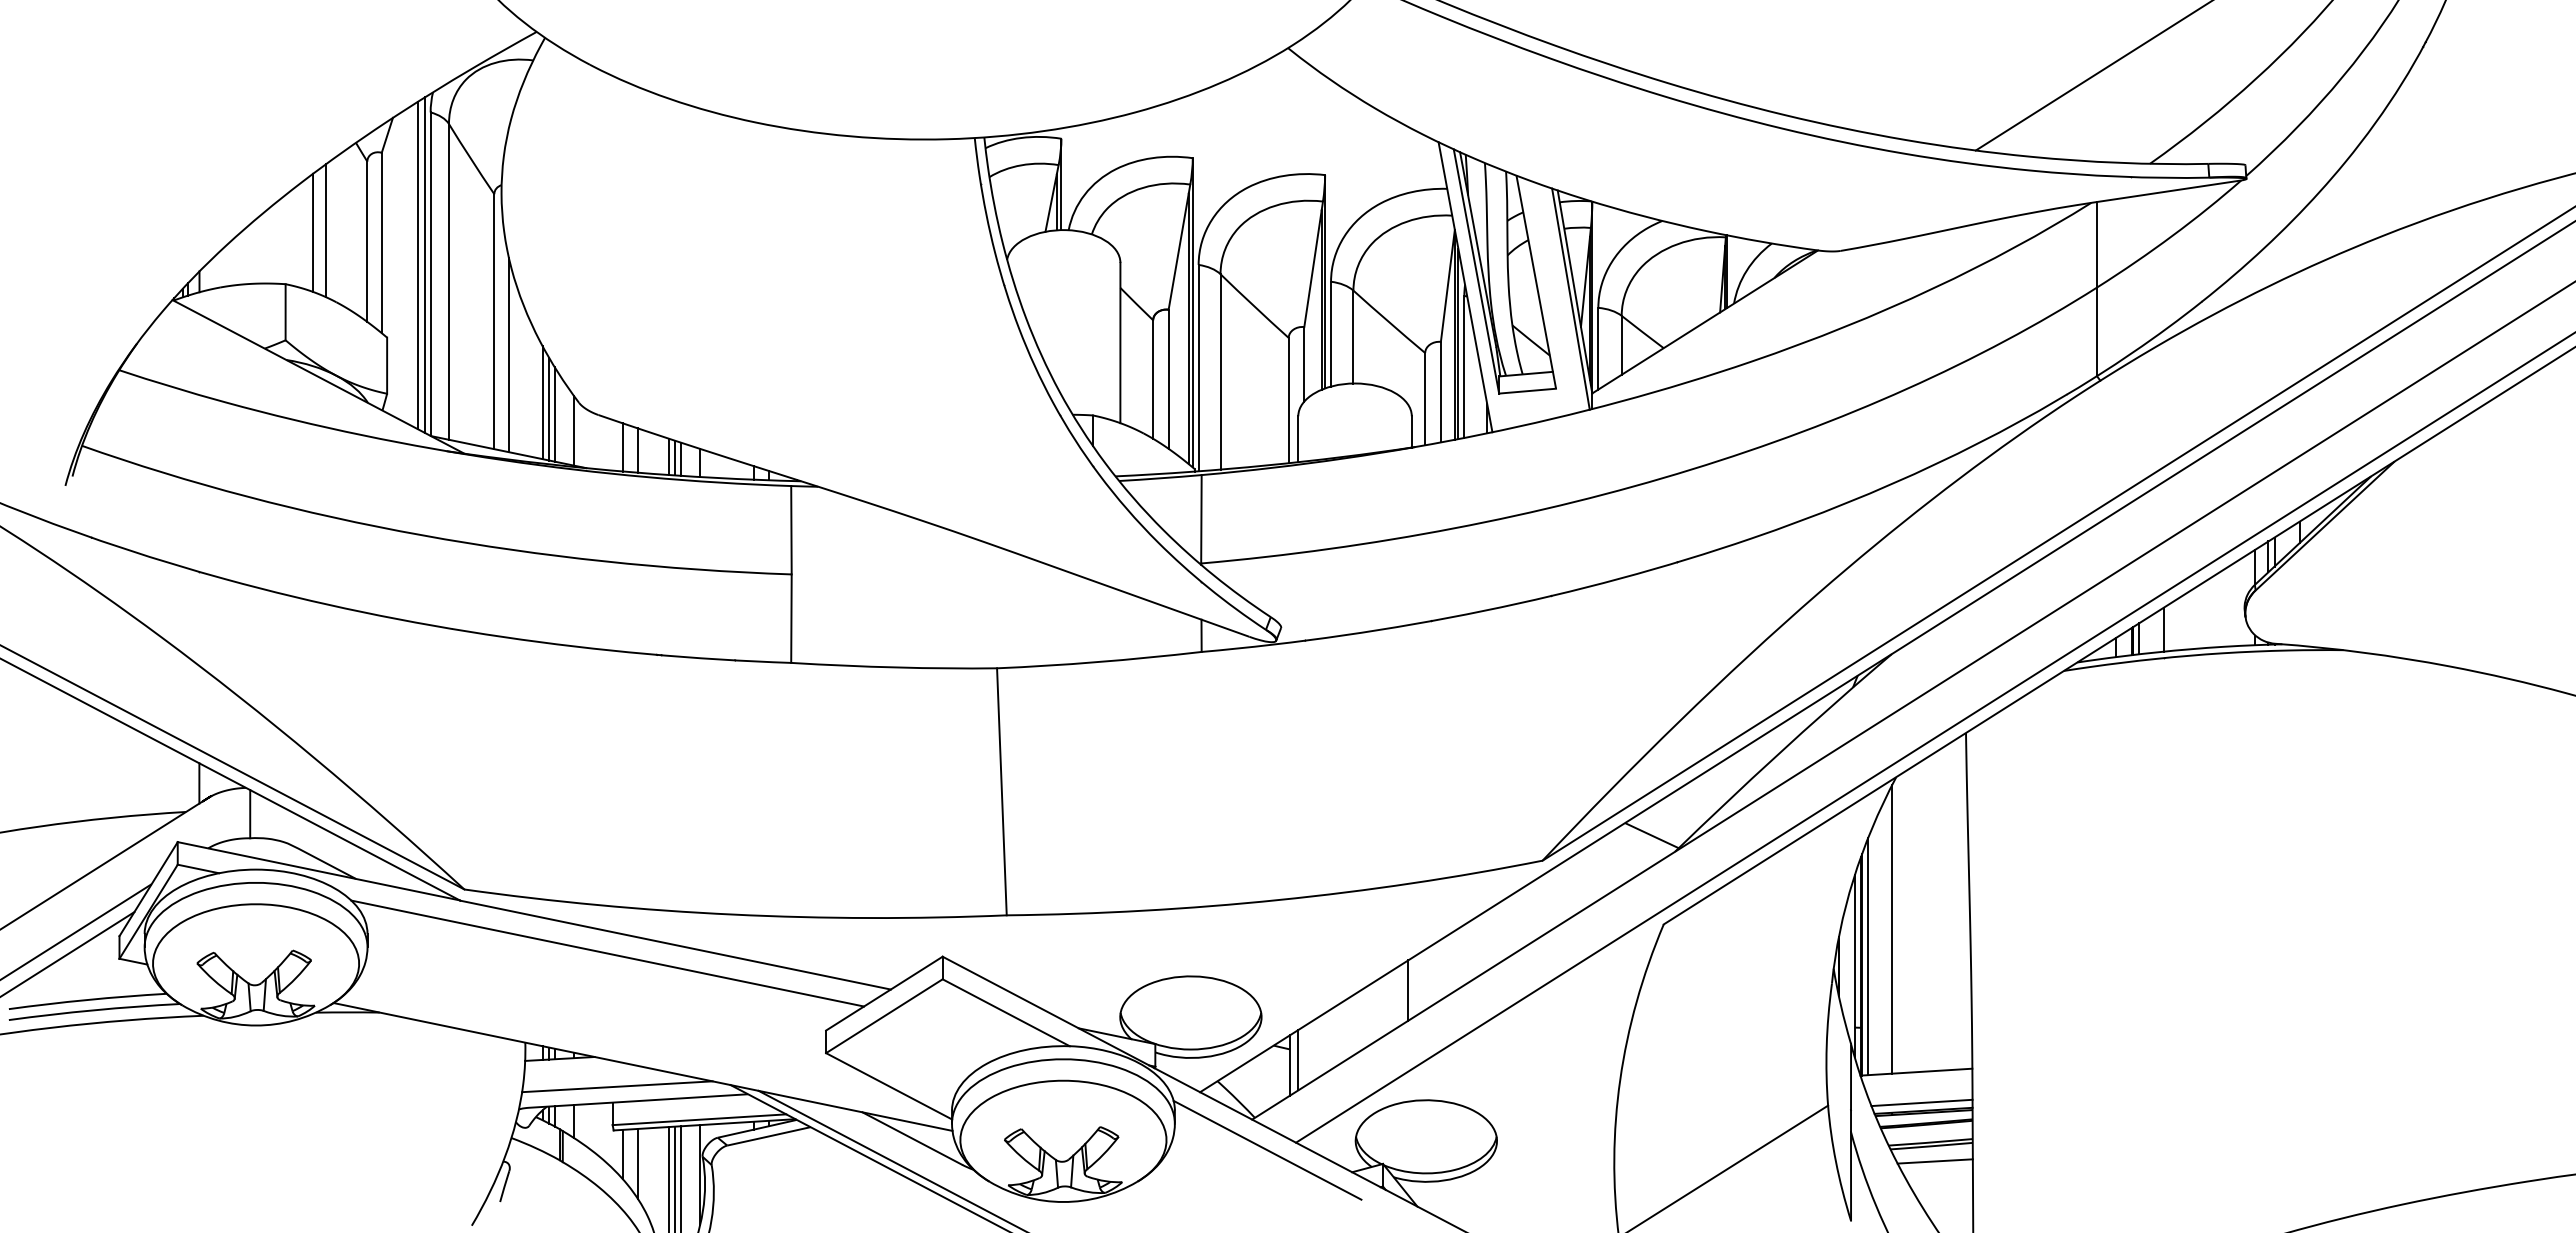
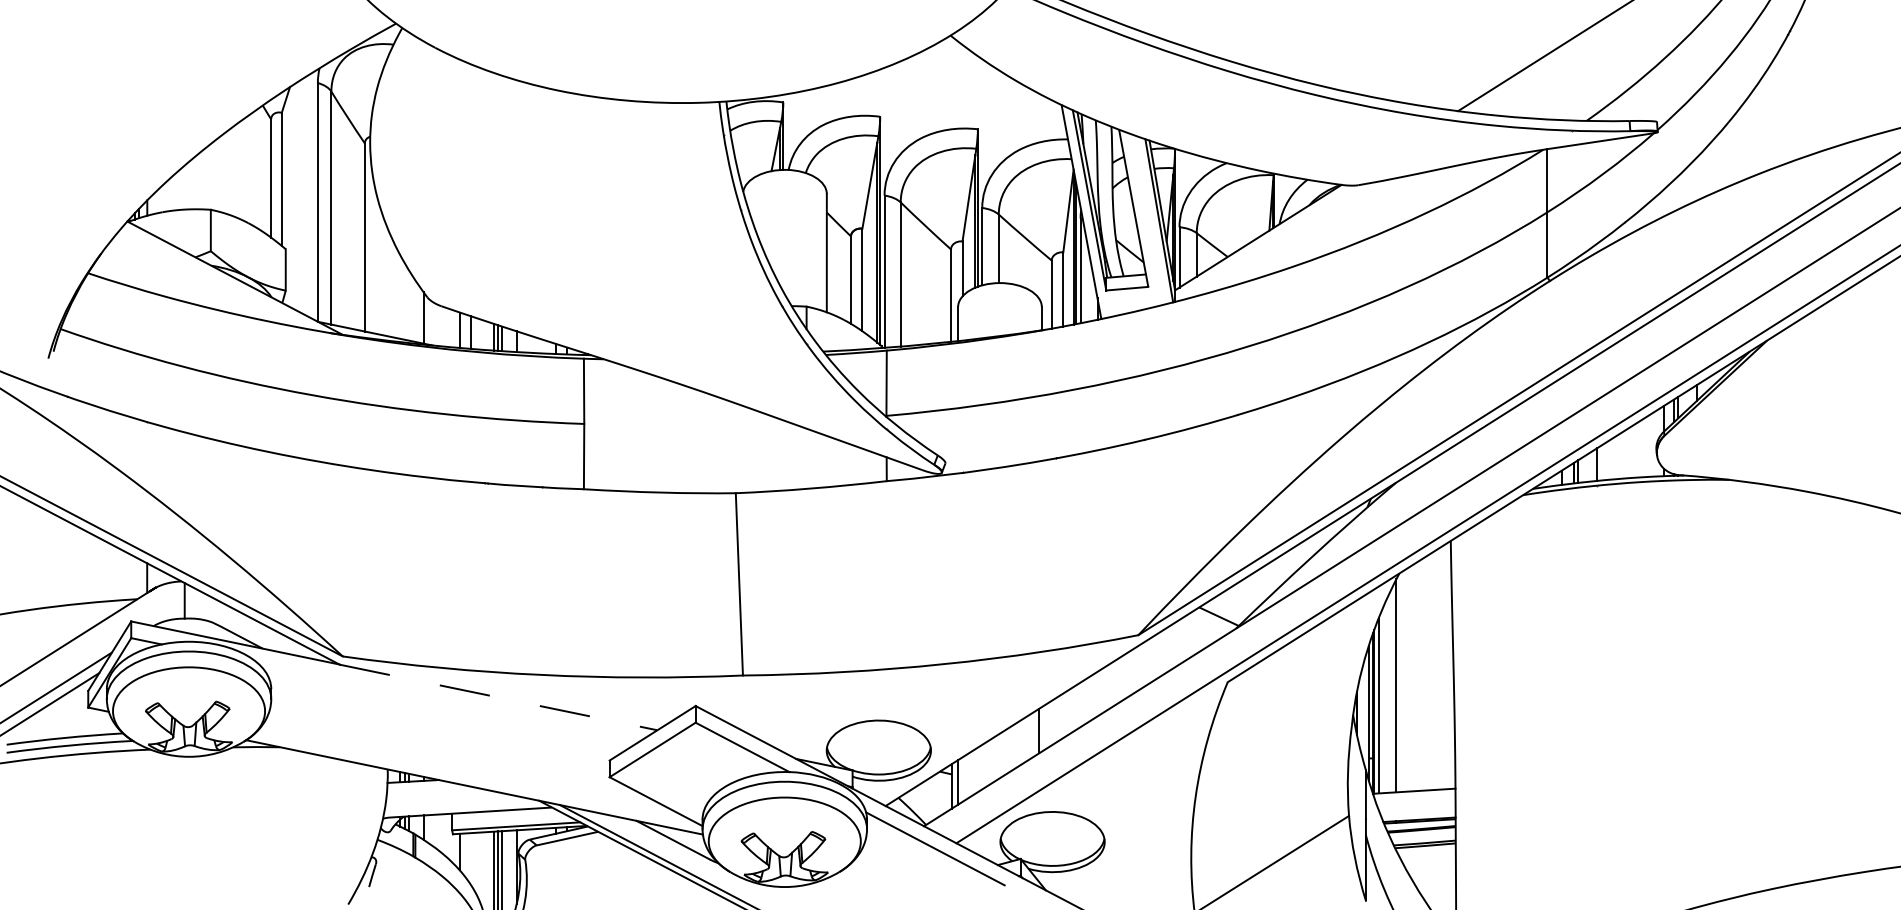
line: (326, 230) -> (241, 170), removed
line: (313, 232) -> (231, 171), removed
line: (417, 265) -> (308, 195), removed
line: (425, 265) -> (314, 195), removed
line: (509, 355) -> (376, 262), removed
line: (542, 402) -> (400, 297), removed
line: (549, 409) -> (405, 302), removed
line: (554, 414) -> (409, 305), removed
line: (675, 945) -> (498, 697), solid -> dashed
line: (607, 953) -> (448, 703), removed
line: (617, 1086) -> (455, 801), removed
line: (1921, 1102) -> (1417, 813), removed
line: (1934, 1161) -> (1427, 857), removed
line: (637, 1163) -> (470, 858), removed

